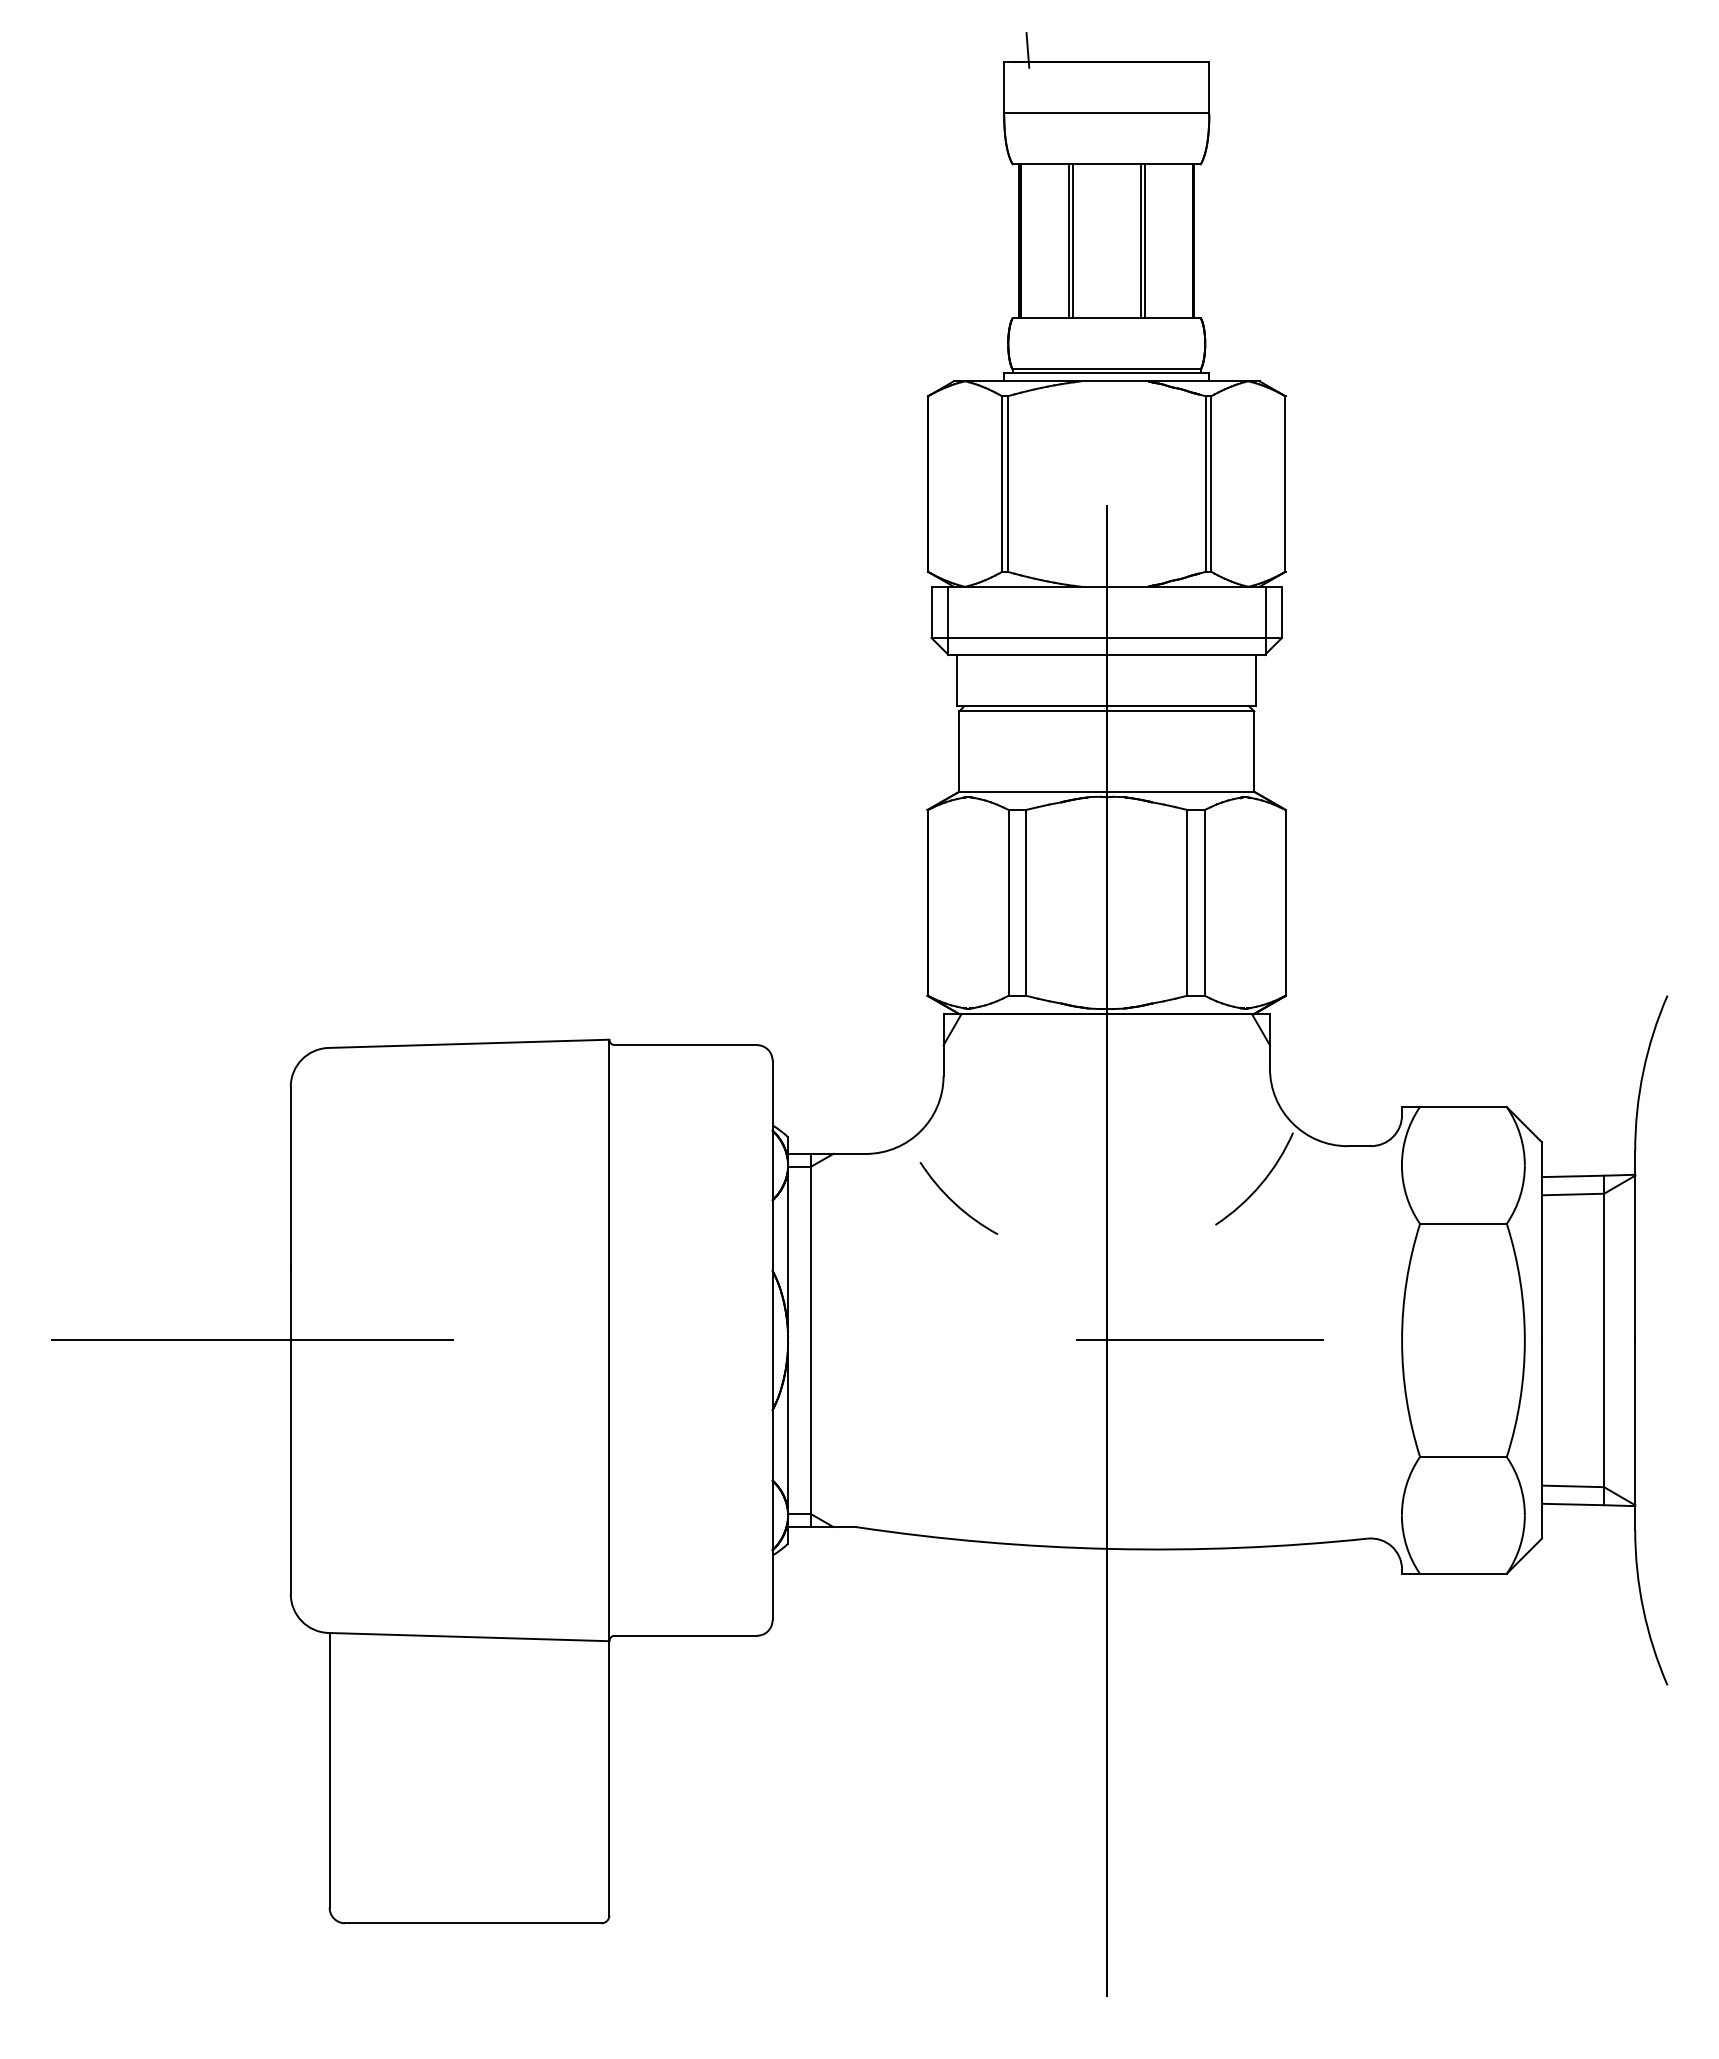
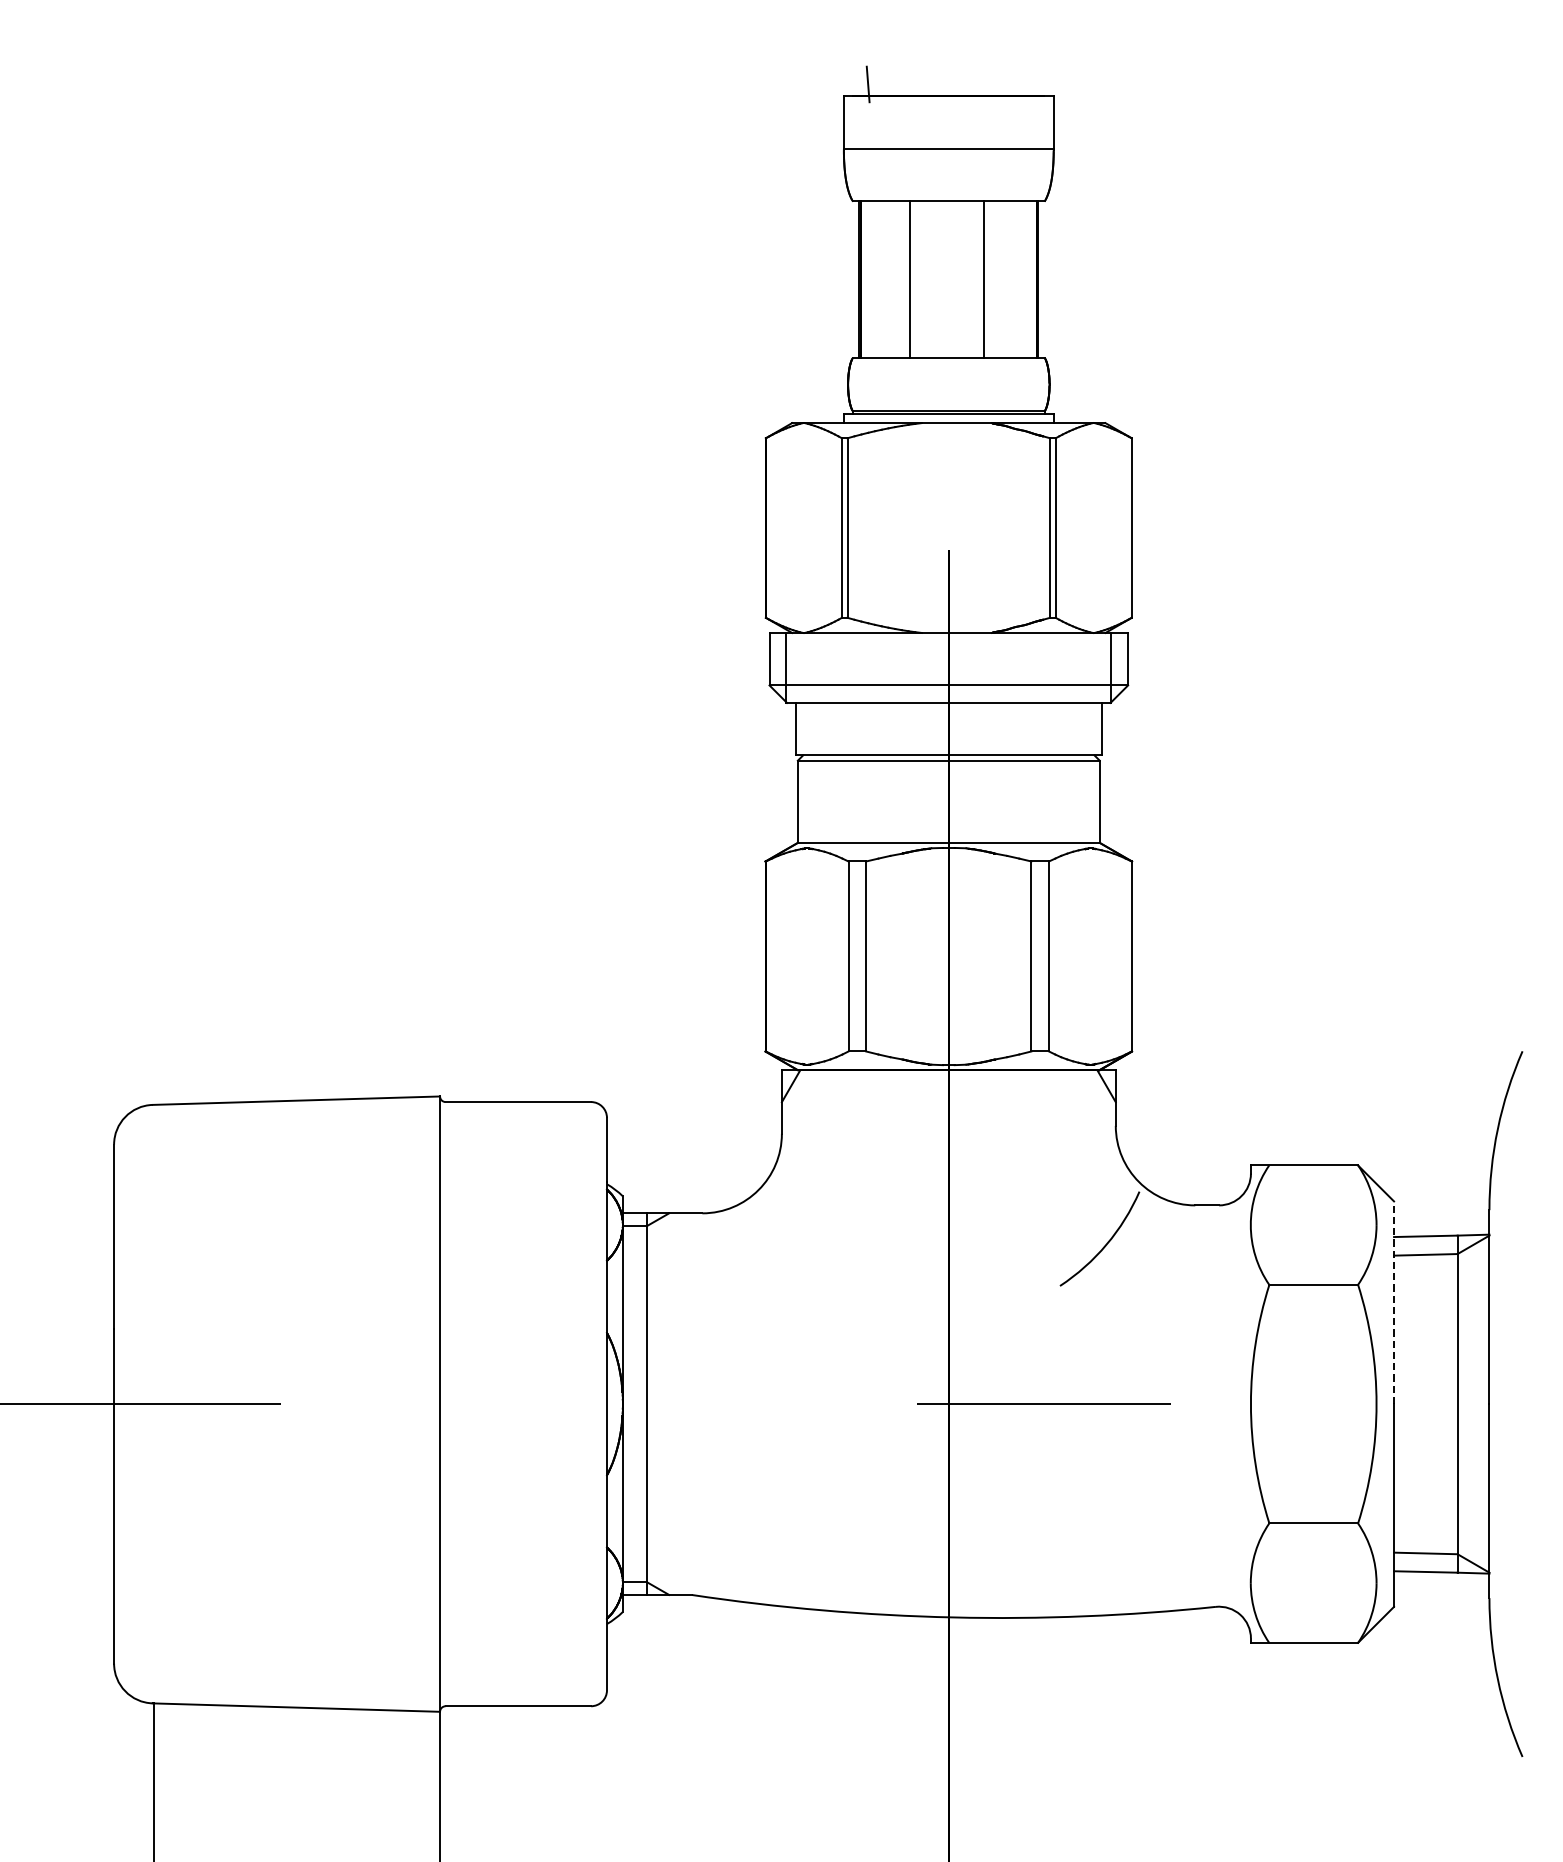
line: (1072, 241) -> (913, 279), removed
line: (1144, 241) -> (987, 279), removed
arc: (954, 1201) -> (793, 1261), removed
line: (1541, 1240) -> (1393, 1301), solid -> dashed

